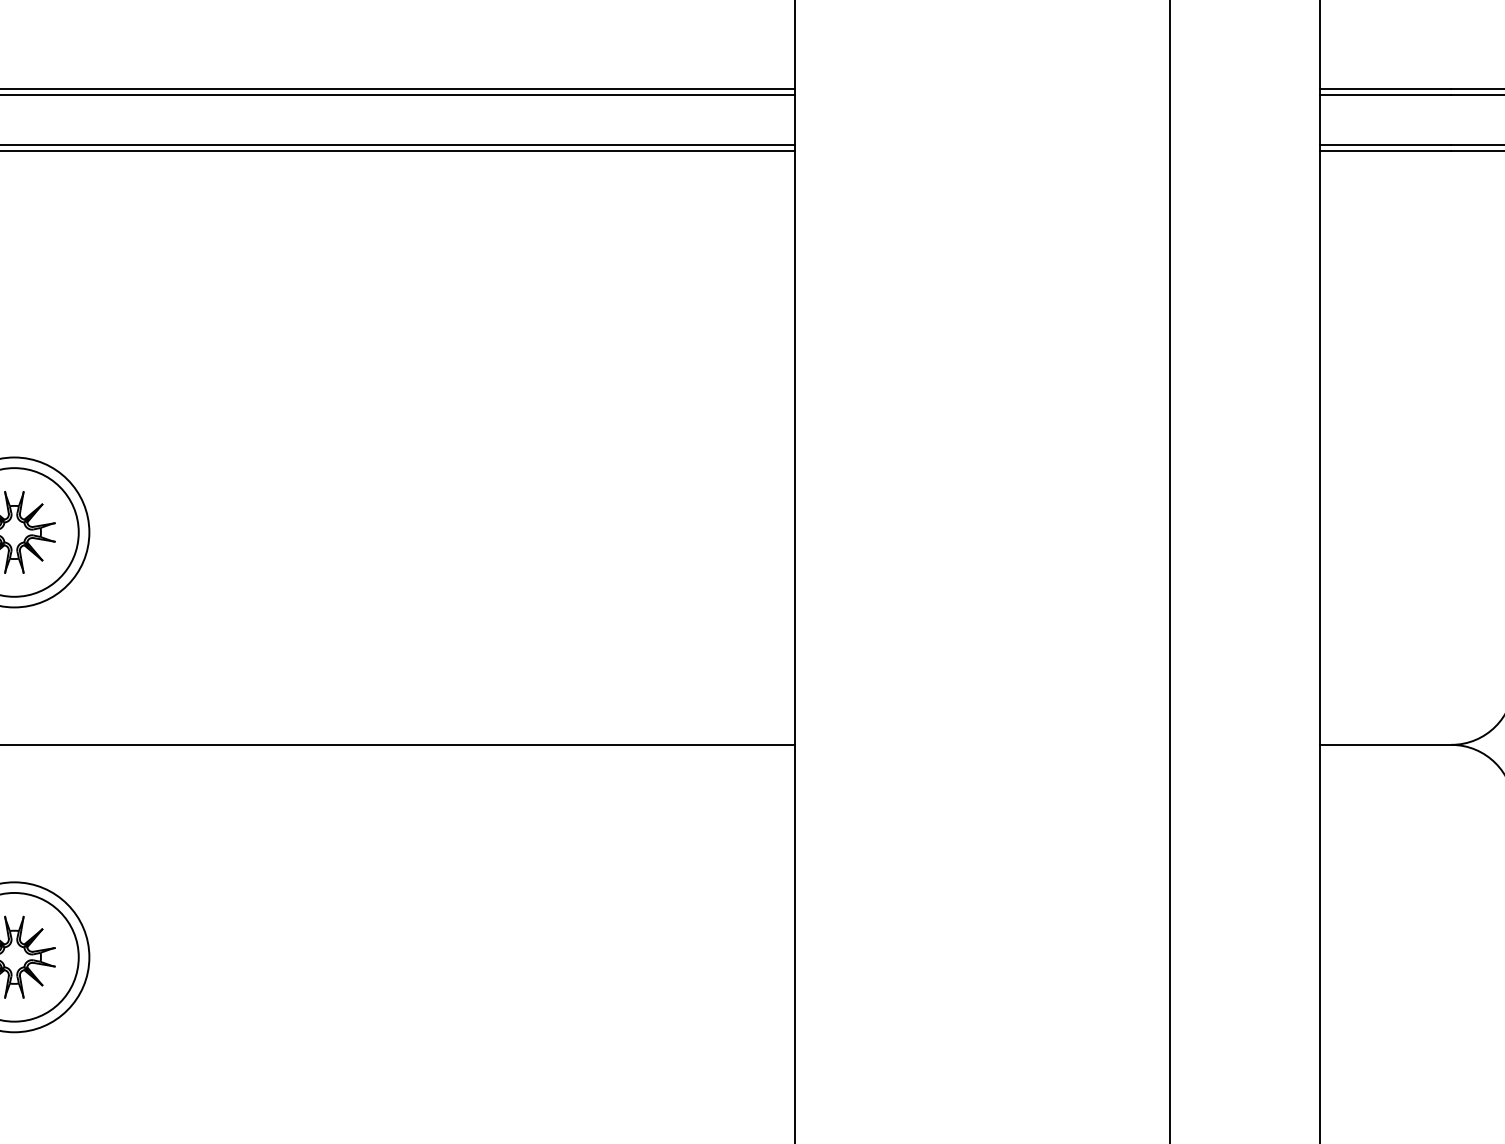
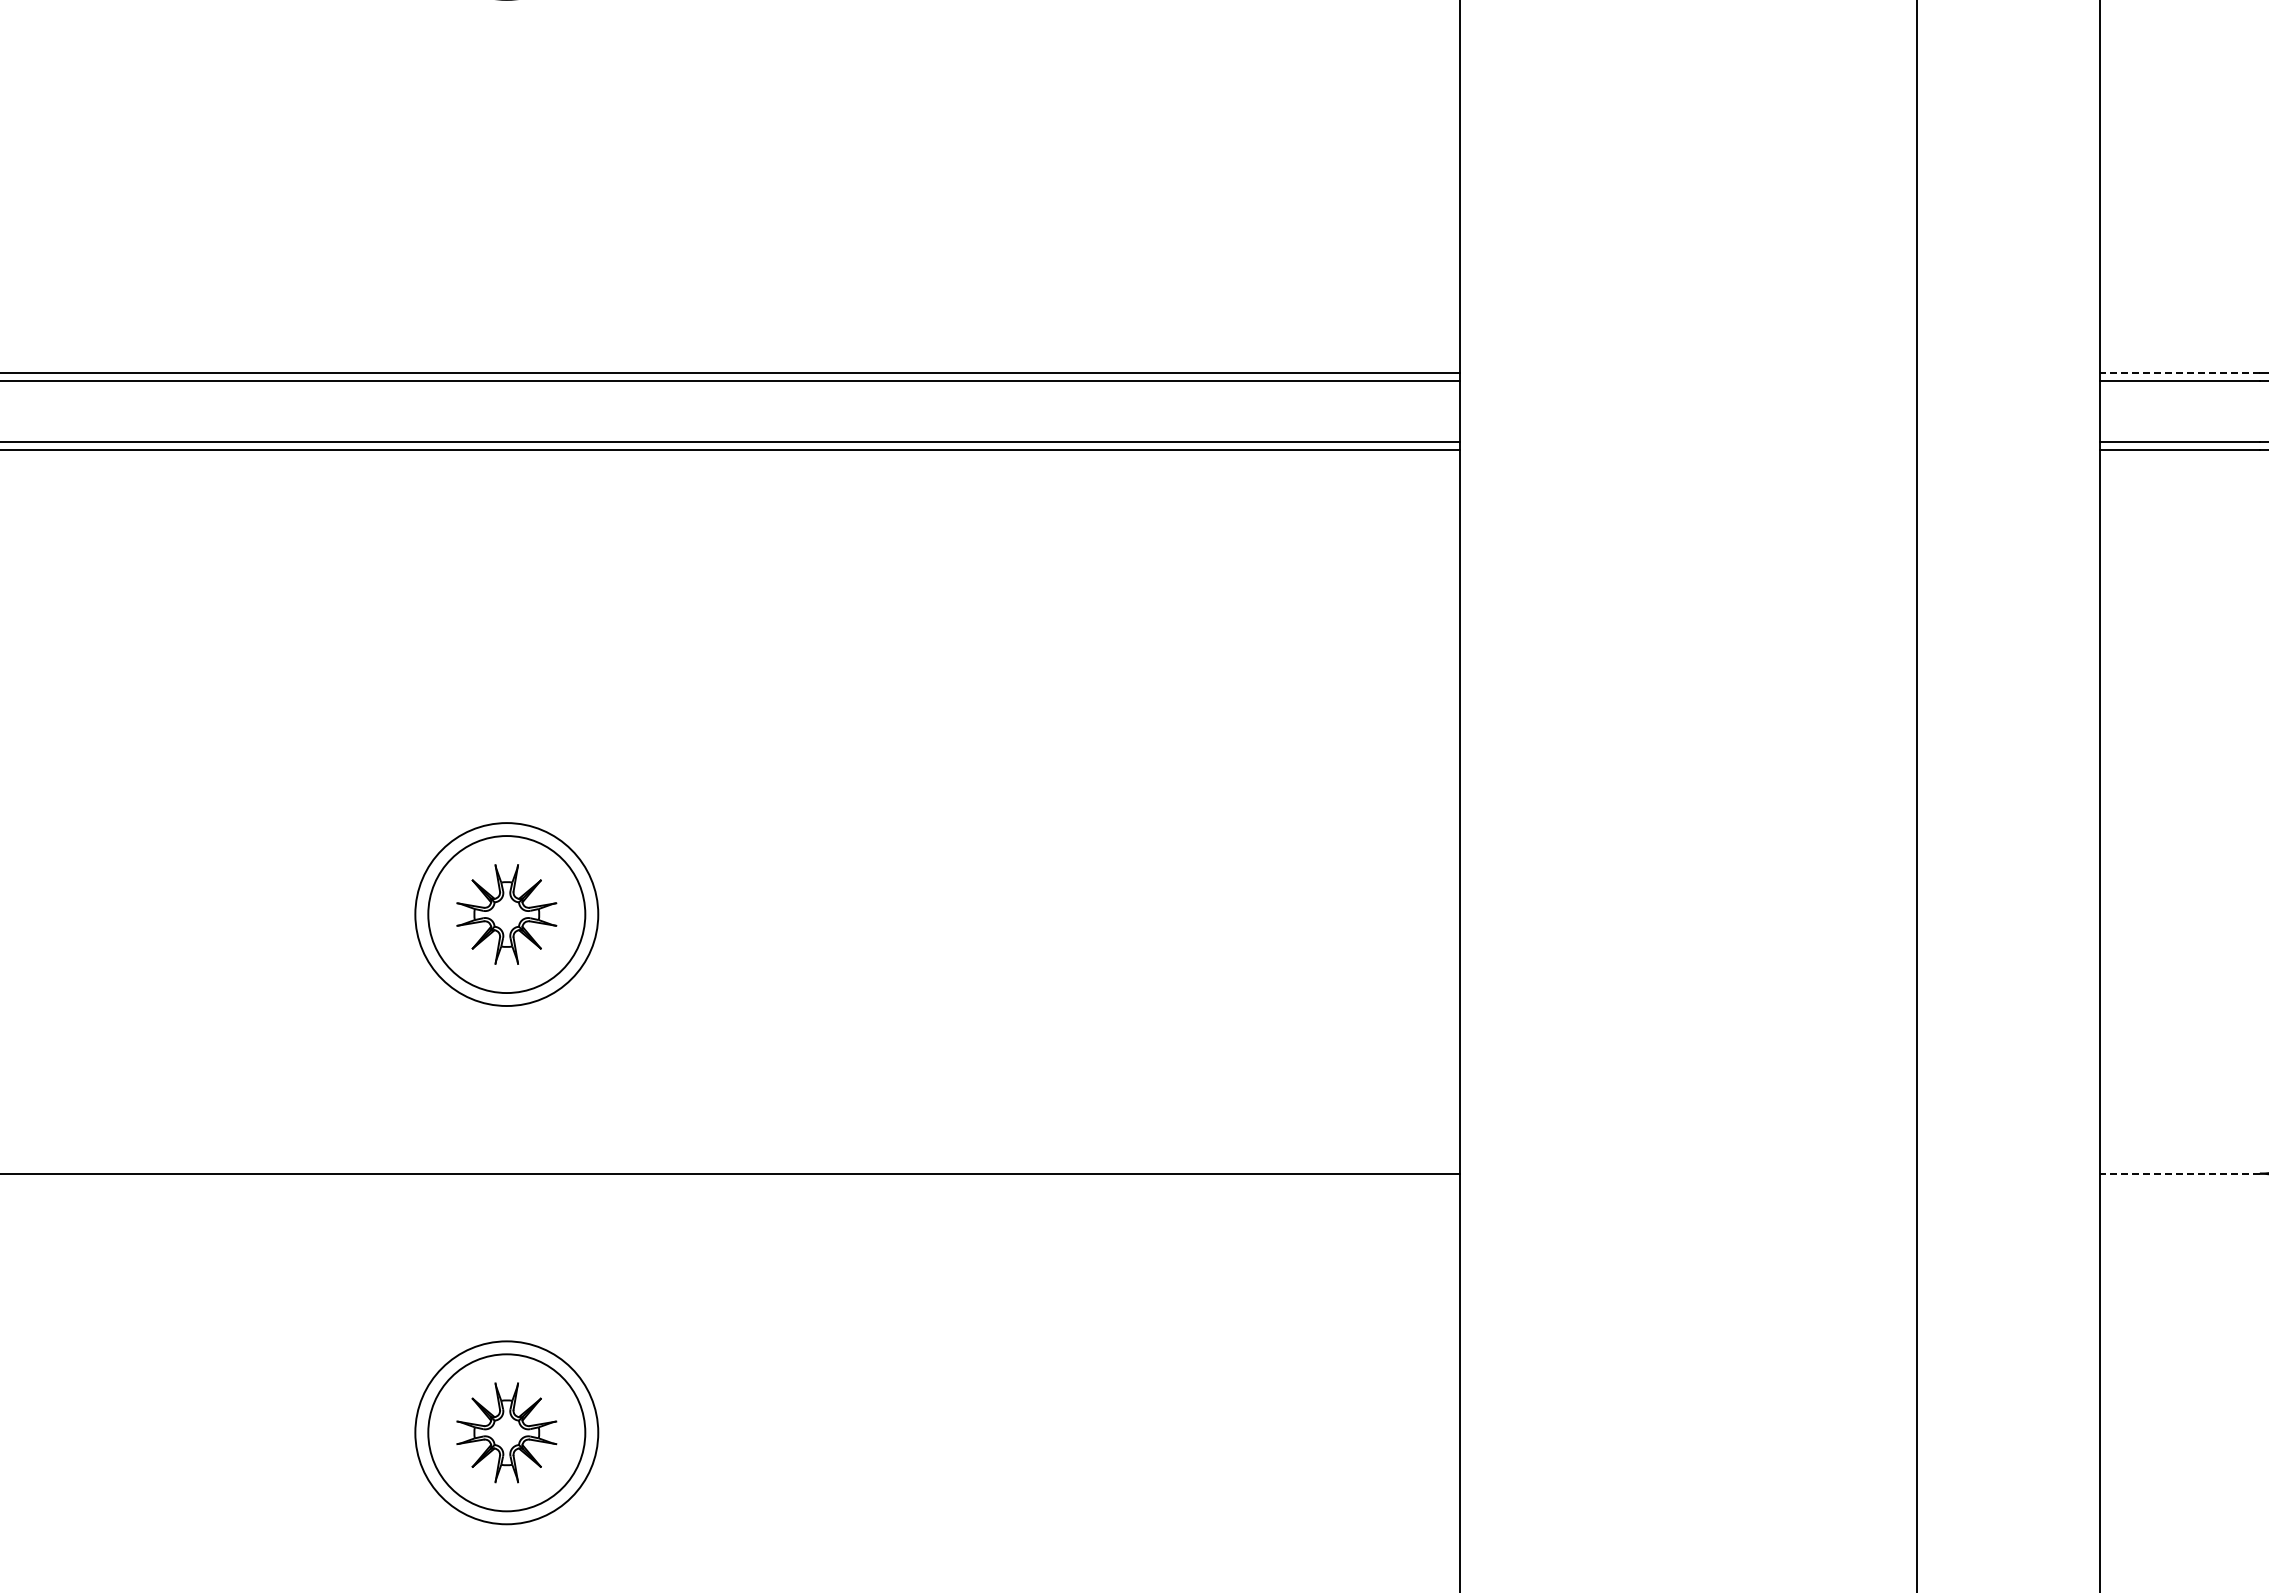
line: (1385, 88) -> (2179, 373), solid -> dashed
line: (1385, 744) -> (2179, 1173), solid -> dashed

